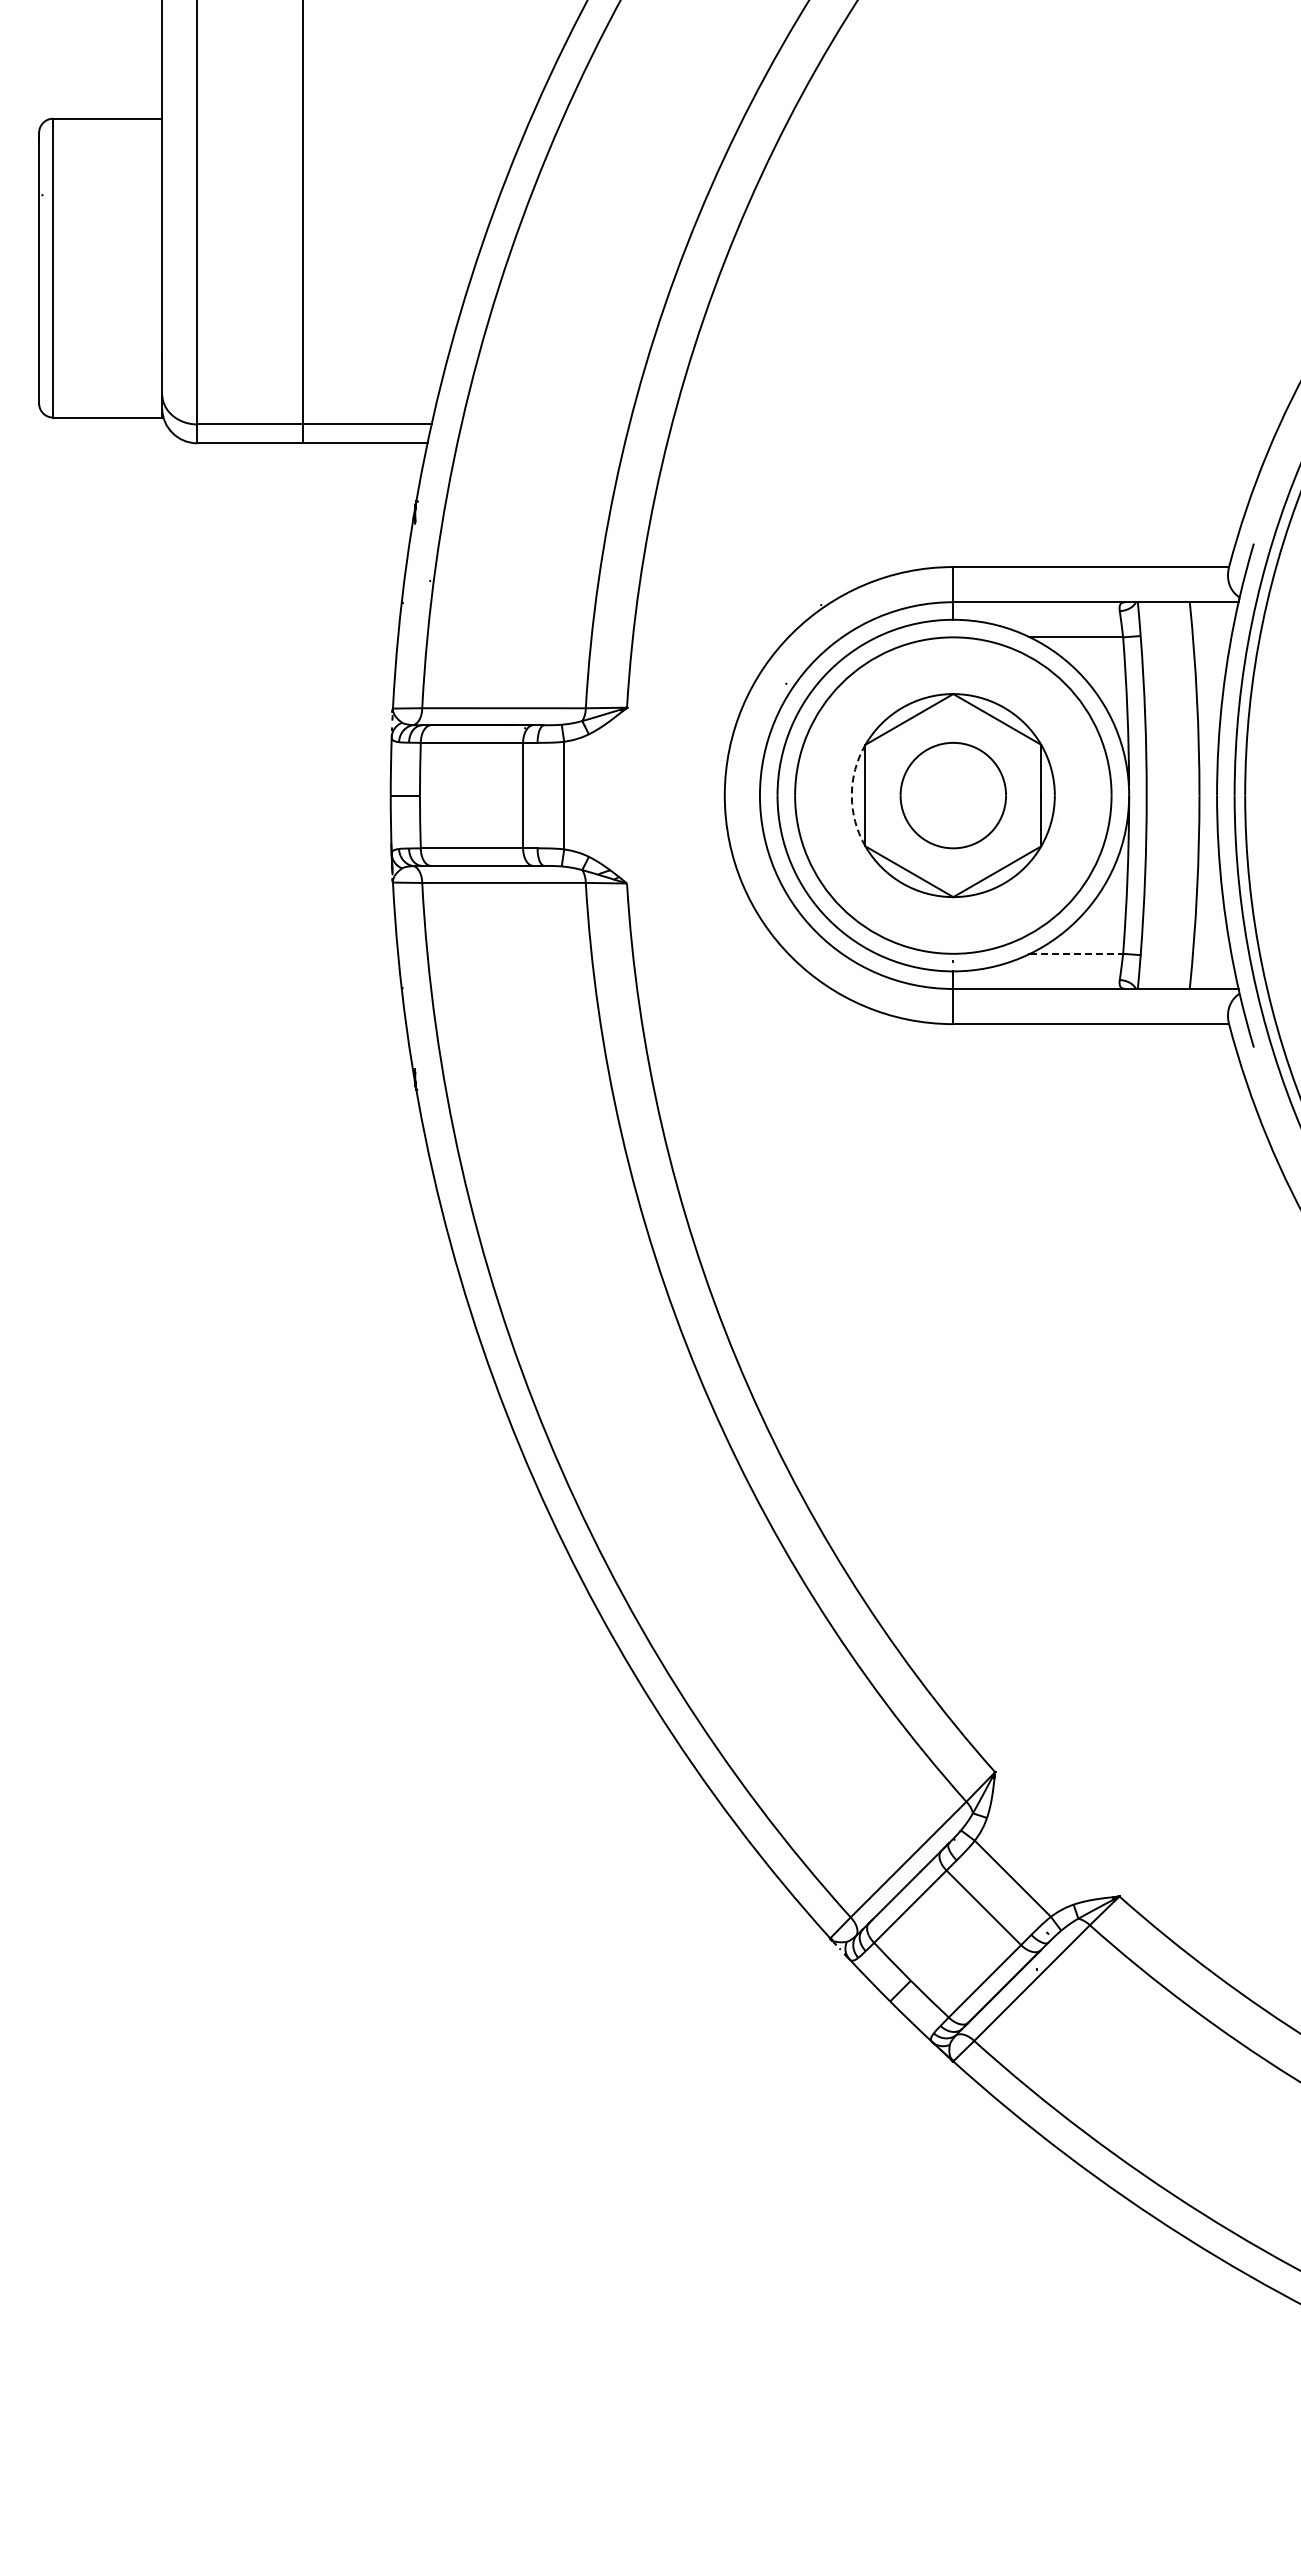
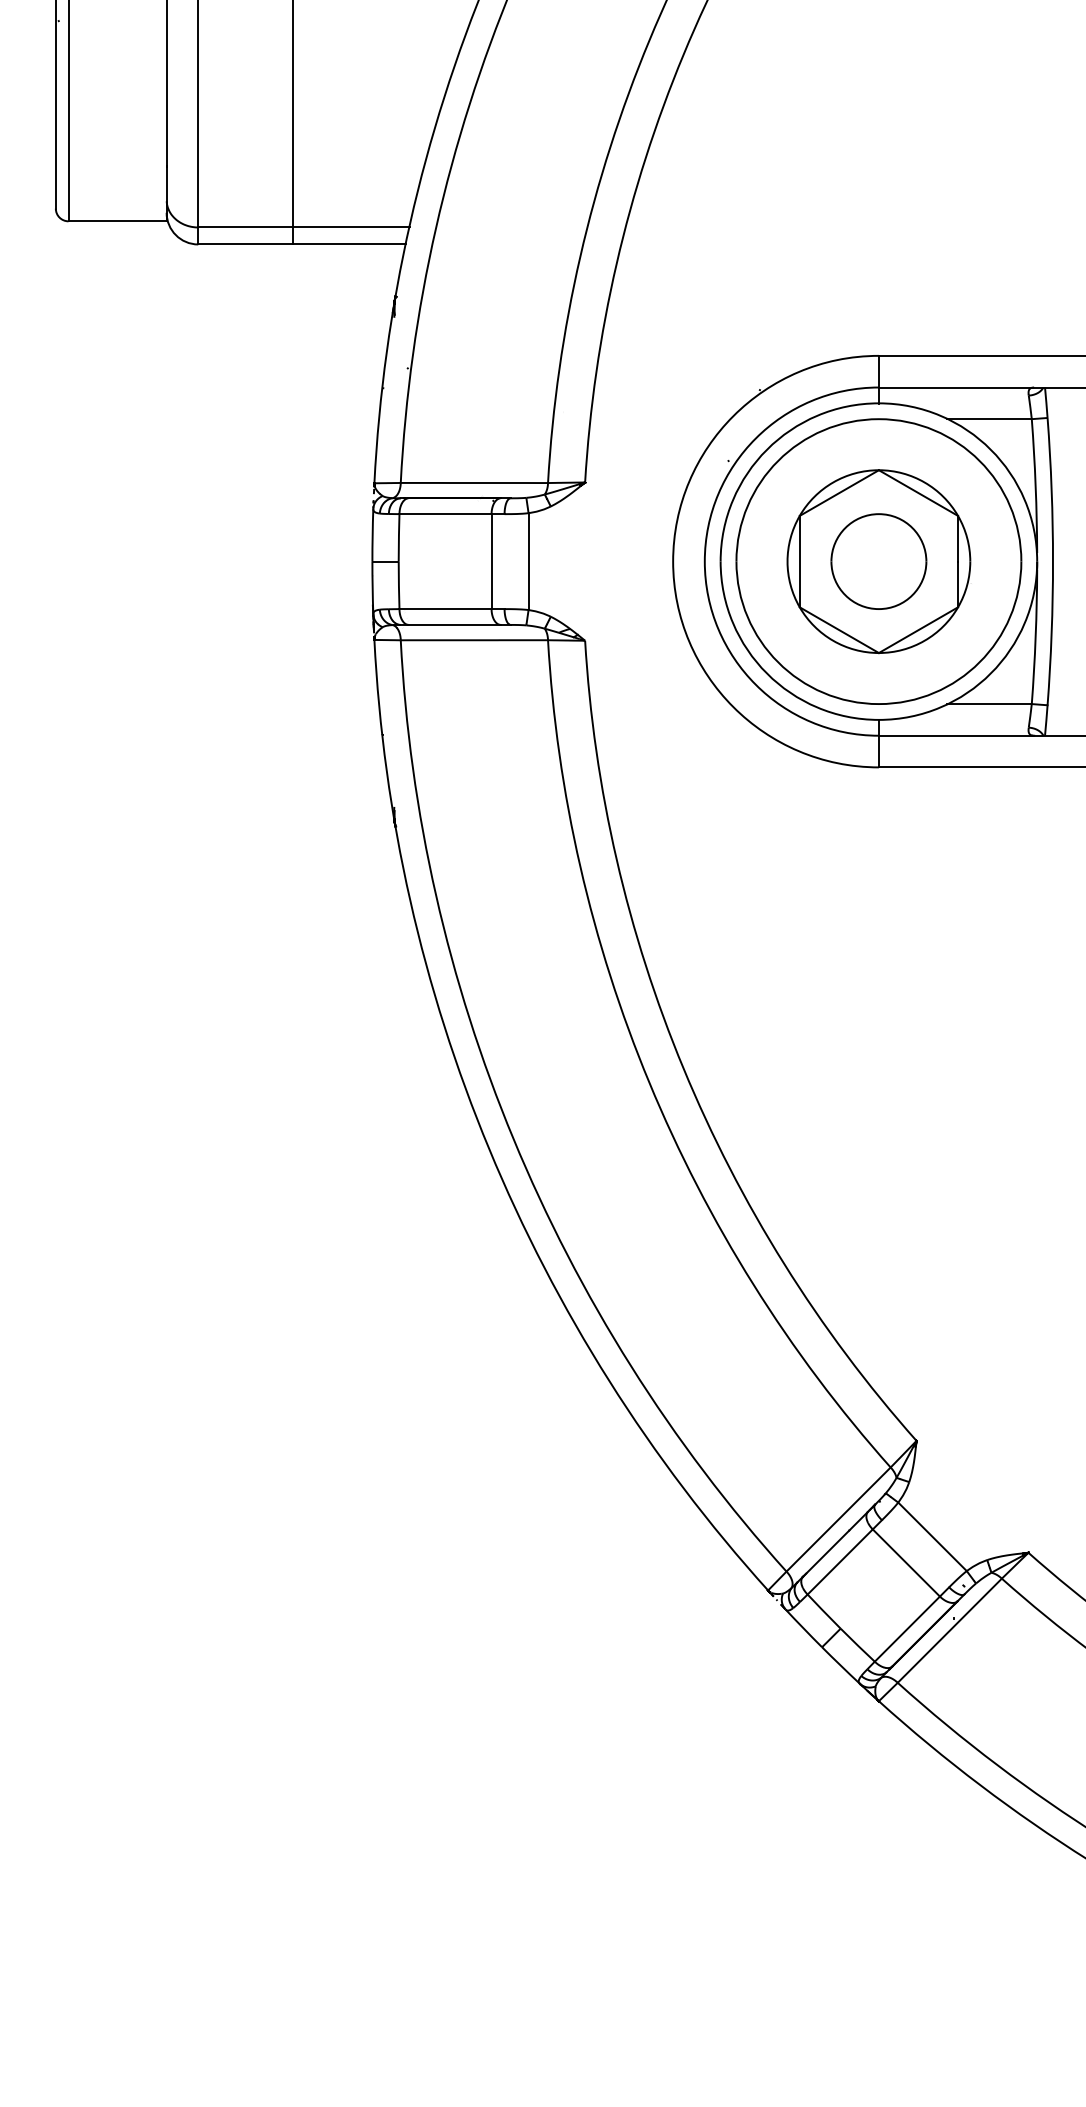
arc: (851, 795) -> (787, 561), dashed -> solid
line: (1076, 953) -> (989, 703), dashed -> solid

